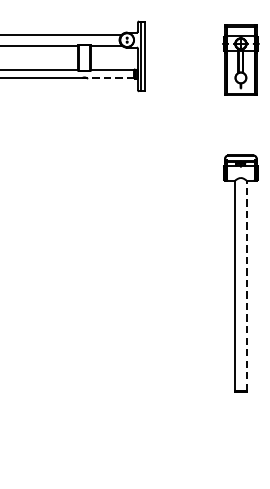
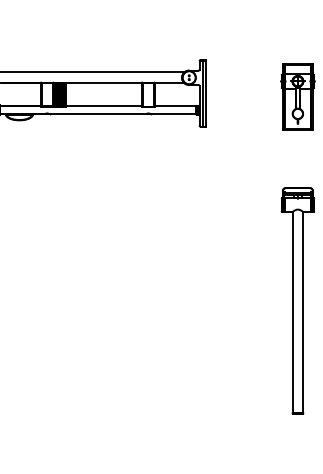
line: (110, 78) -> (173, 114), dashed -> solid
line: (246, 285) -> (303, 312), dashed -> solid

